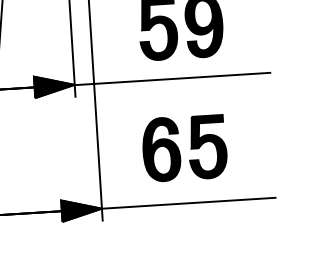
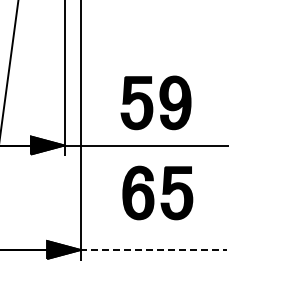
part: (184, 147) -> (157, 192), moved
line: (189, 203) -> (153, 250), solid -> dashed

